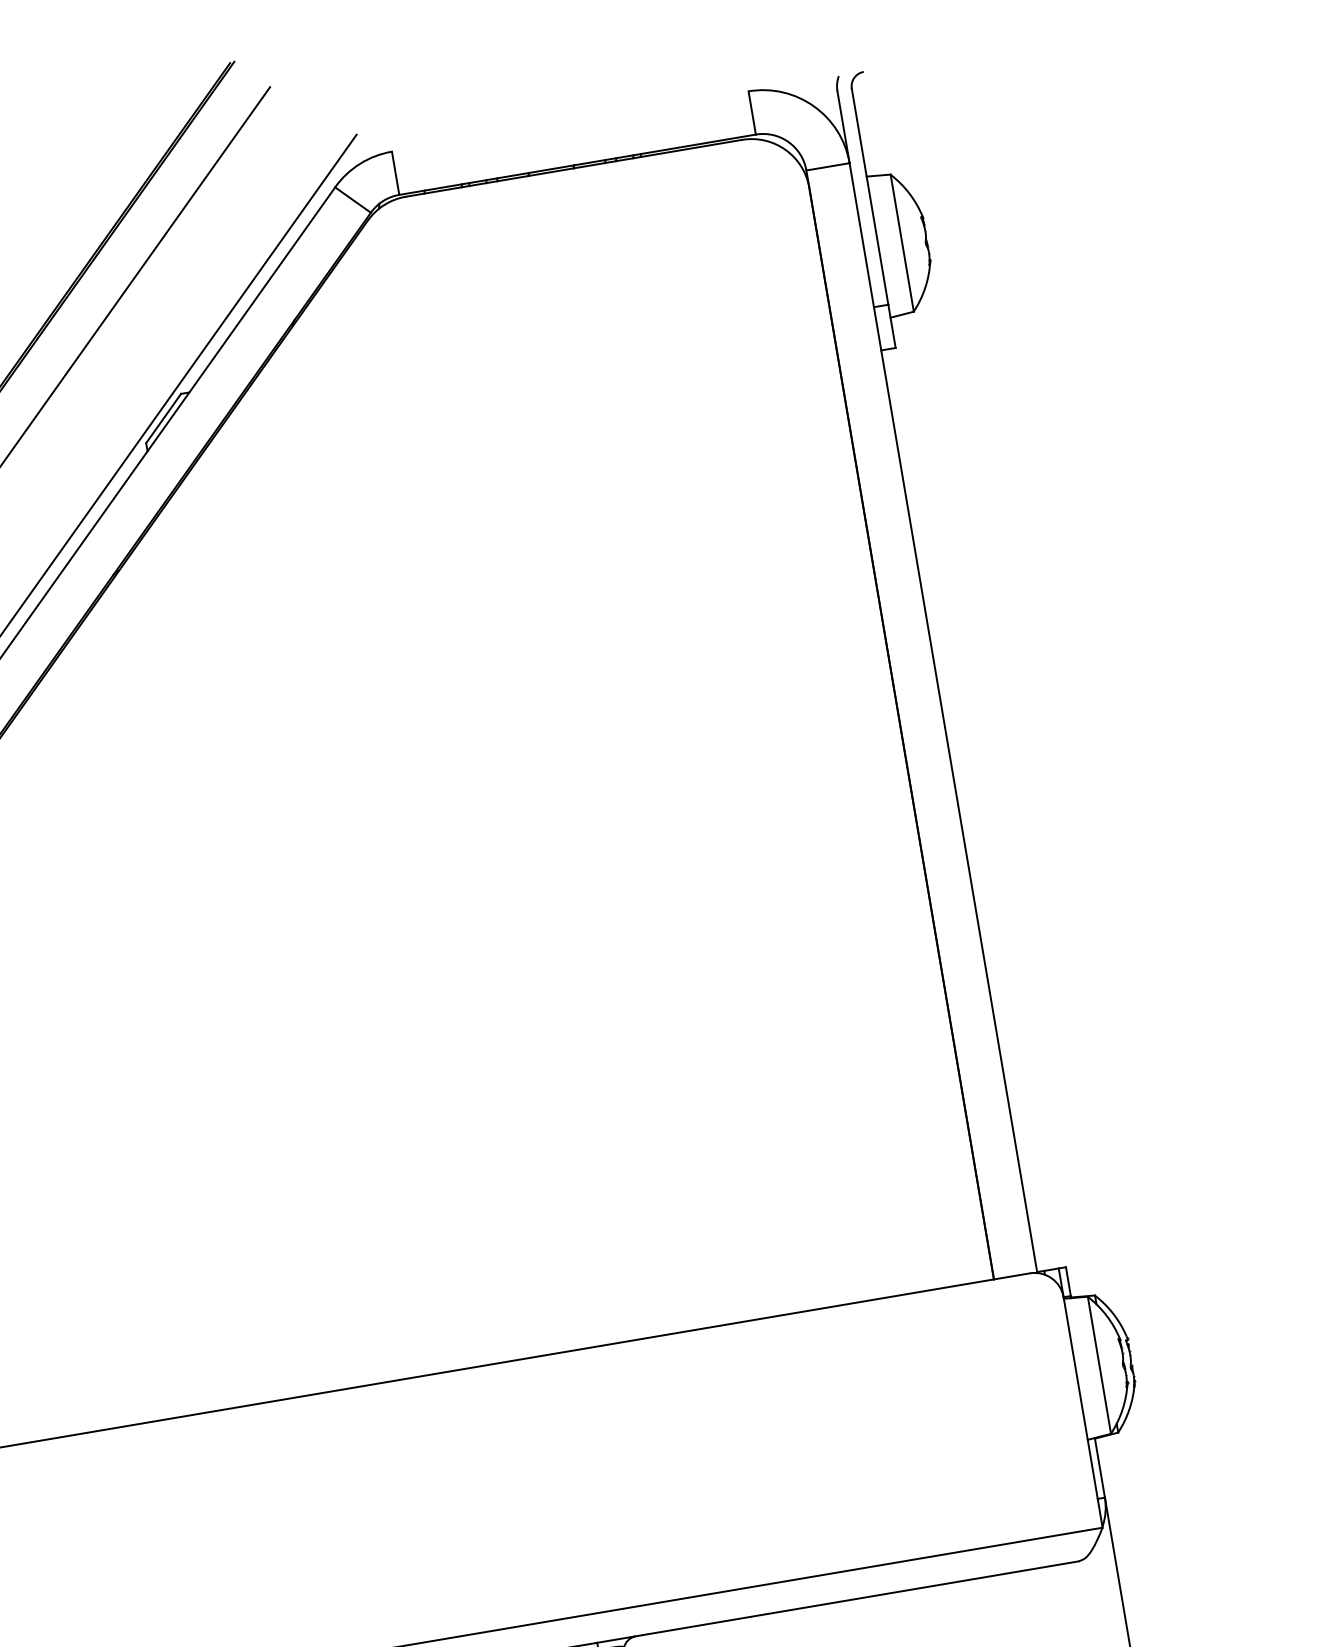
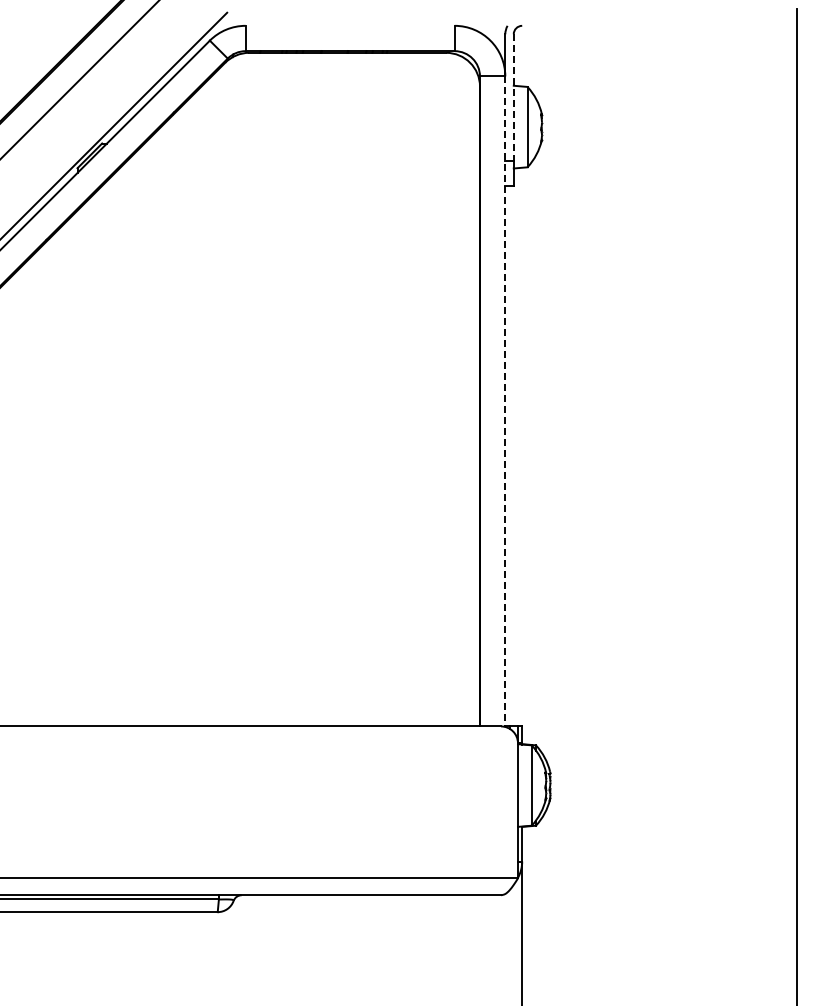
line: (869, 198) -> (513, 98), solid -> dashed
line: (943, 719) -> (505, 402), solid -> dashed

